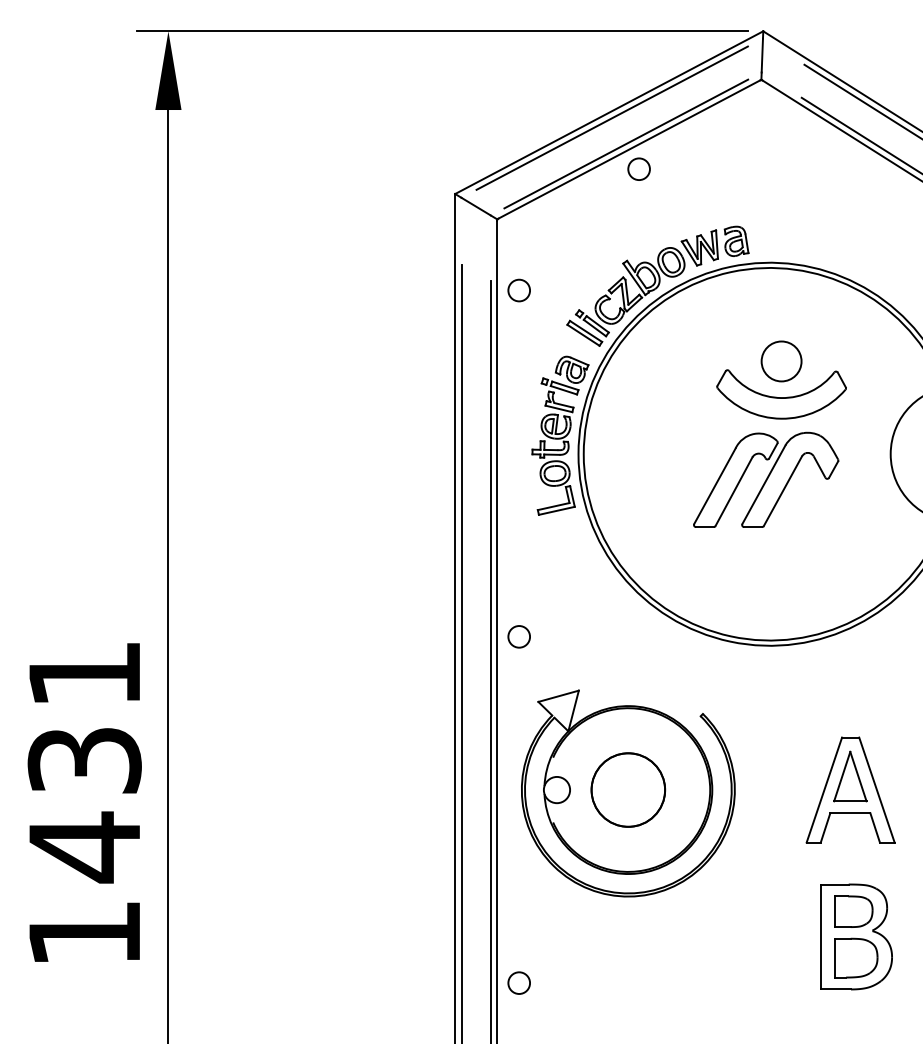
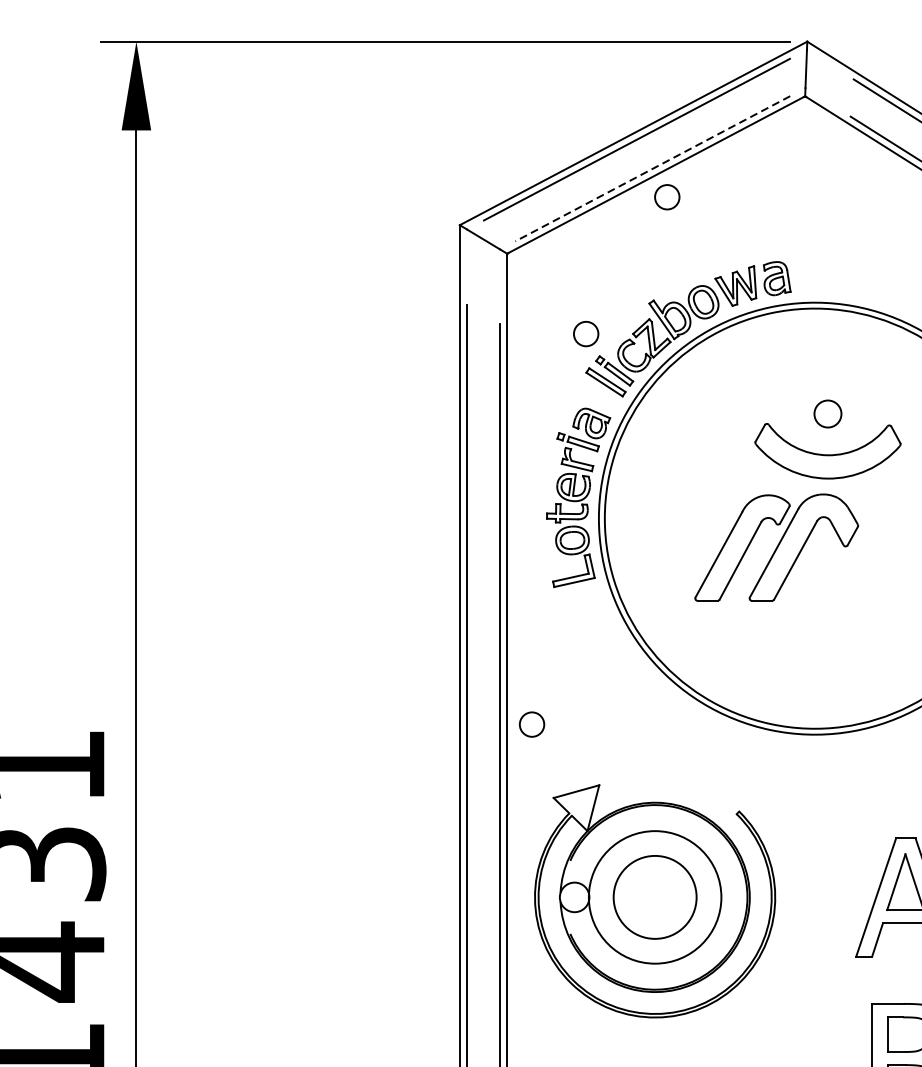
line: (626, 144) -> (653, 169), solid -> dashed
circle: (518, 290) -> (585, 333), moved
circle: (781, 361) -> (827, 414), size x0.6
part: (766, 479) -> (777, 547), moved
circle: (628, 789) -> (655, 896), size x1.6

